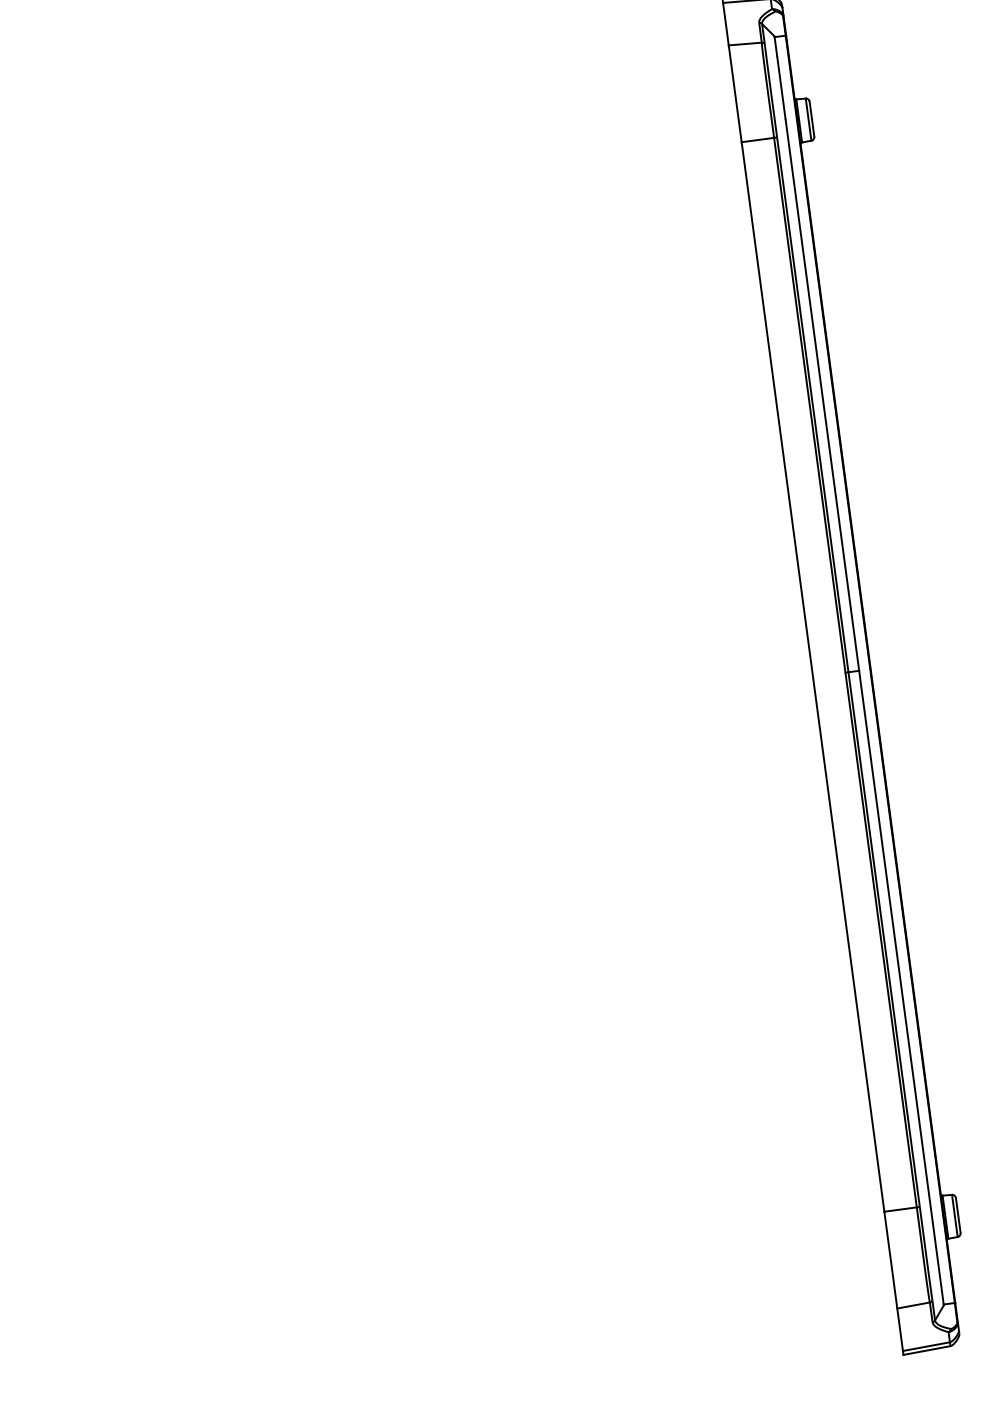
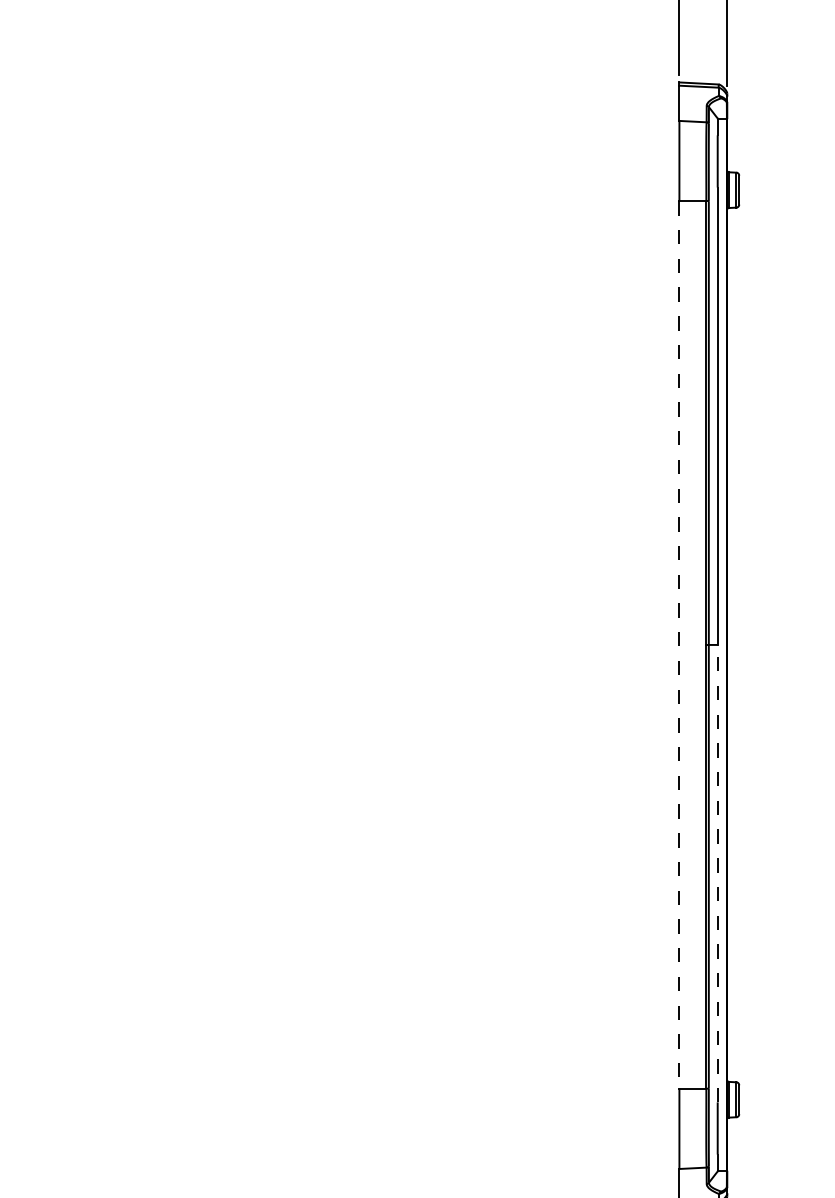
line: (813, 676) -> (679, 644), solid -> dashed
line: (895, 946) -> (717, 873), solid -> dashed

